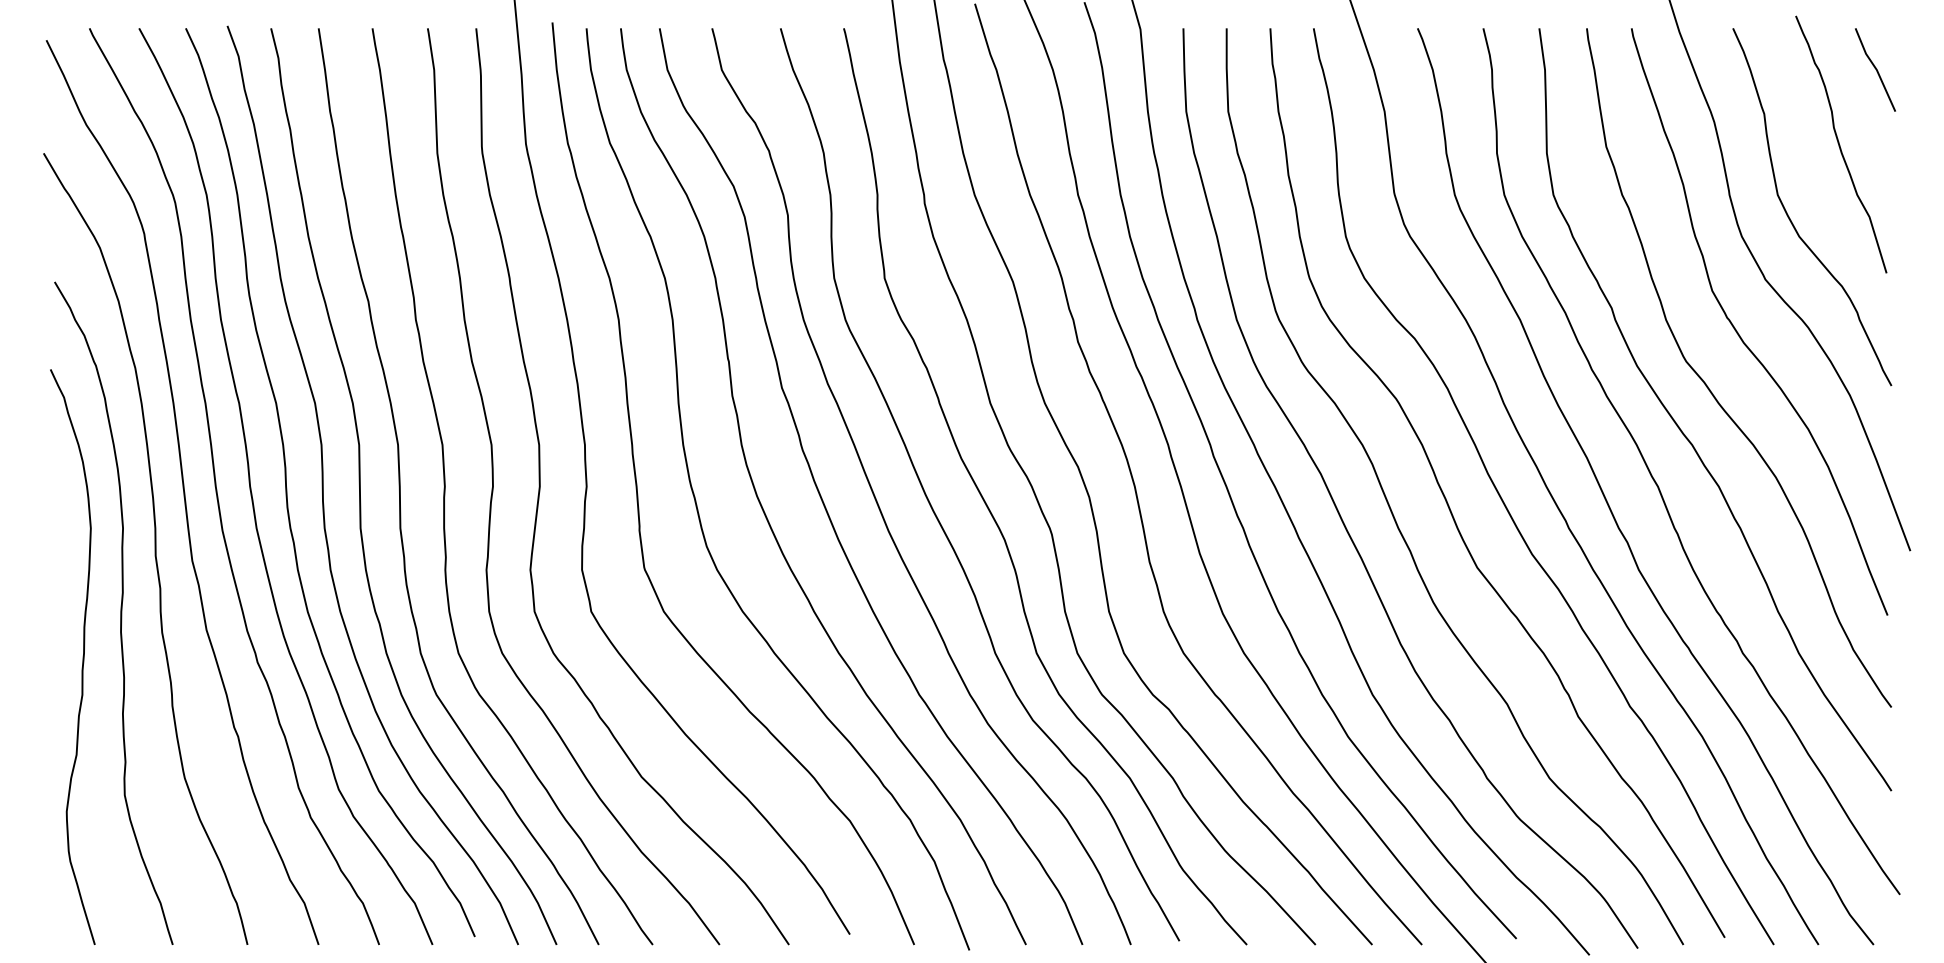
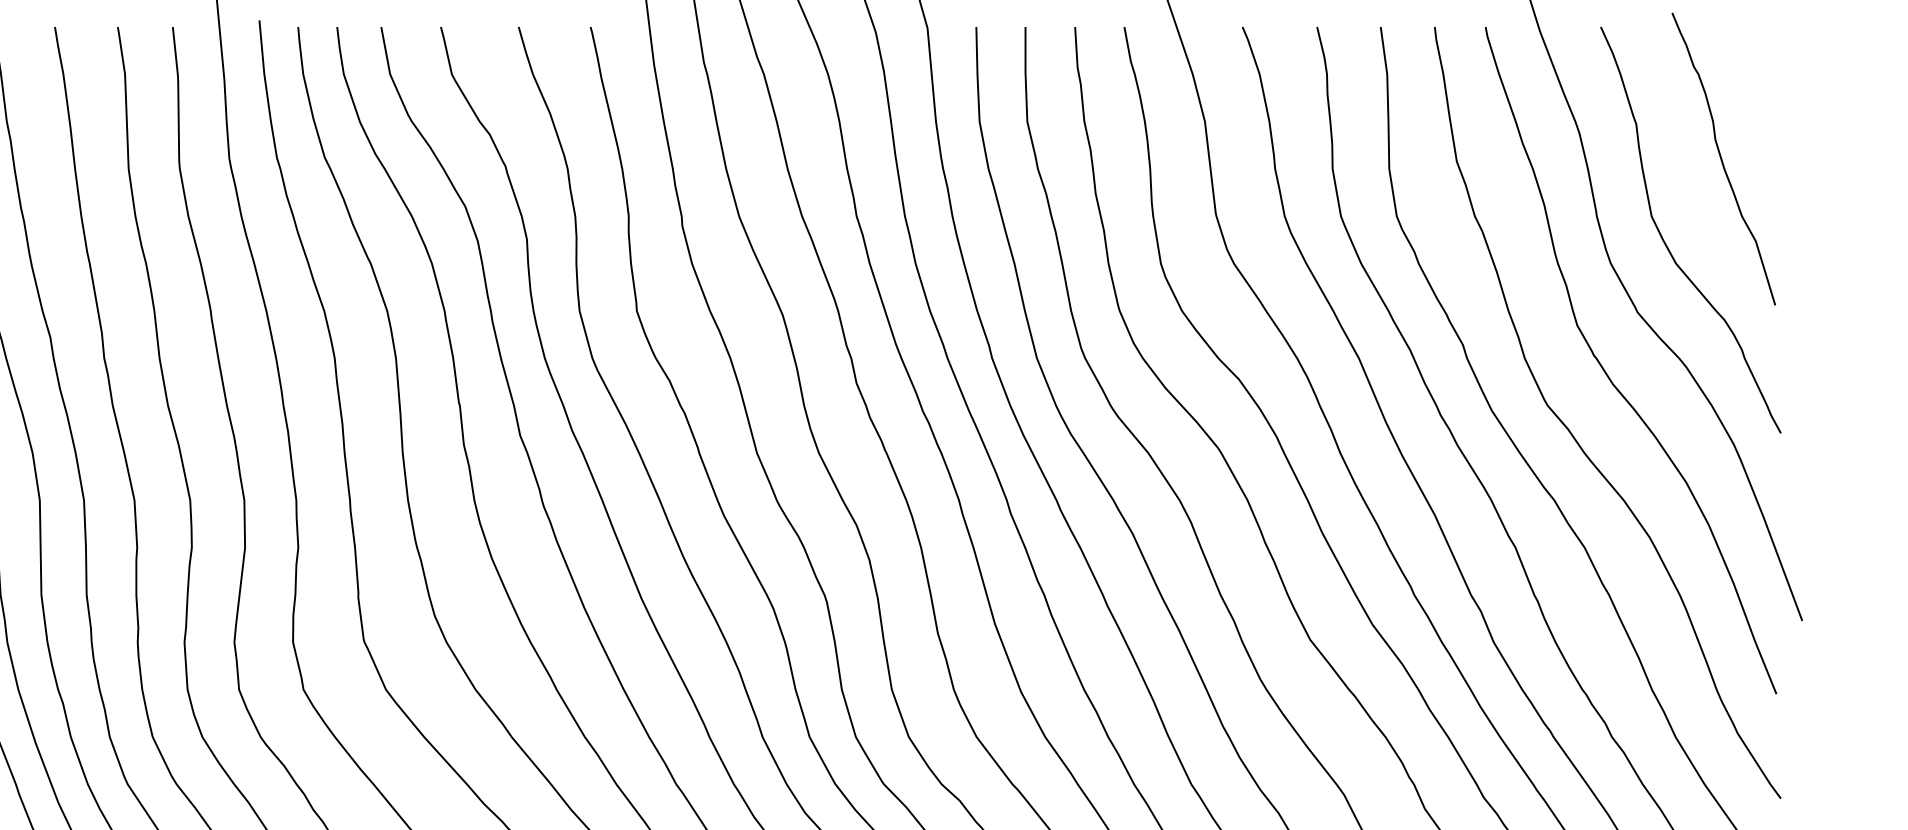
line: (1875, 69) -> (1762, 73), removed

